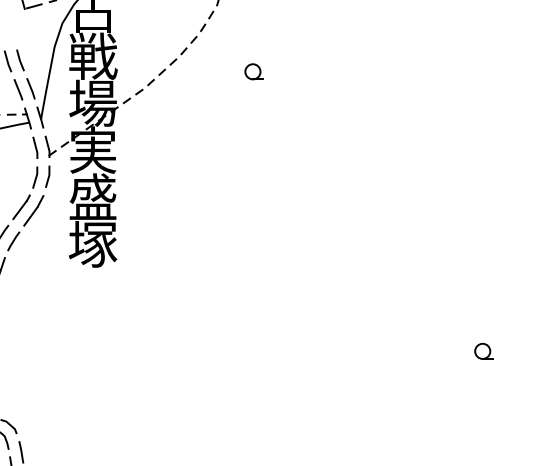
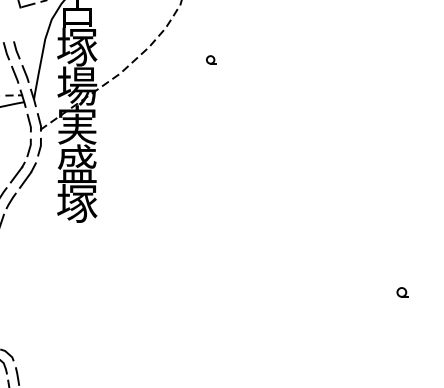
text: (93, 55) -> (77, 46), 戦 -> 塚
part: (253, 71) -> (210, 59), size x0.6
part: (483, 350) -> (402, 291), size x0.7

